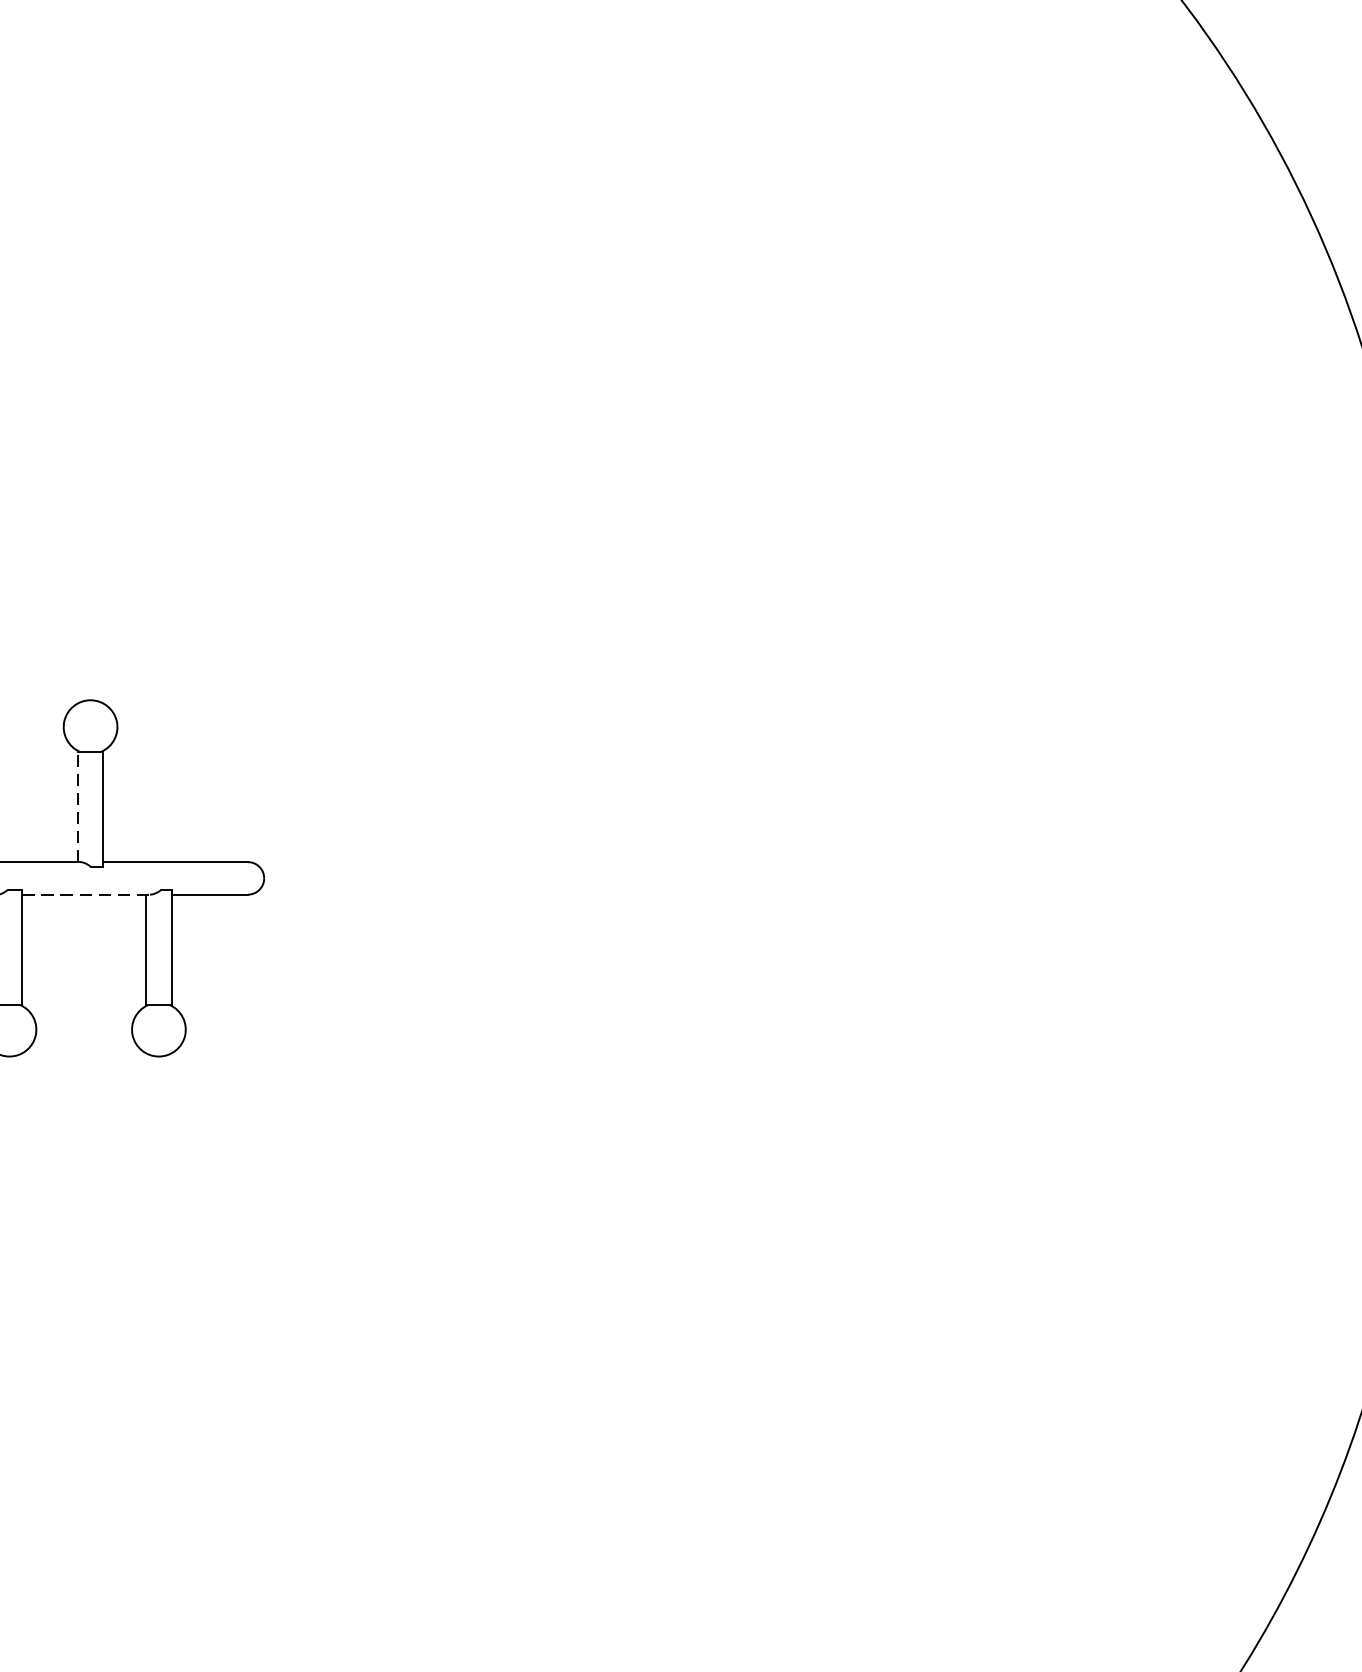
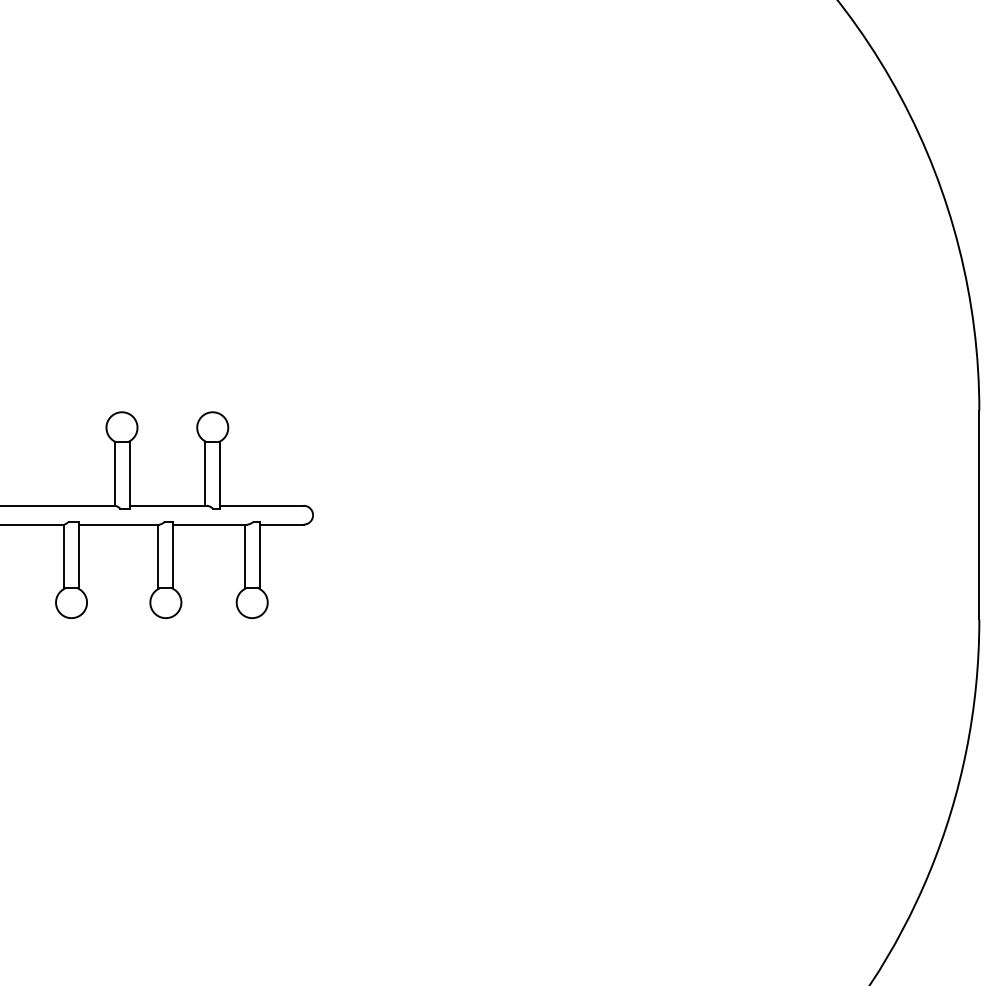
line: (78, 806) -> (205, 473), dashed -> solid
line: (86, 894) -> (210, 524), dashed -> solid

